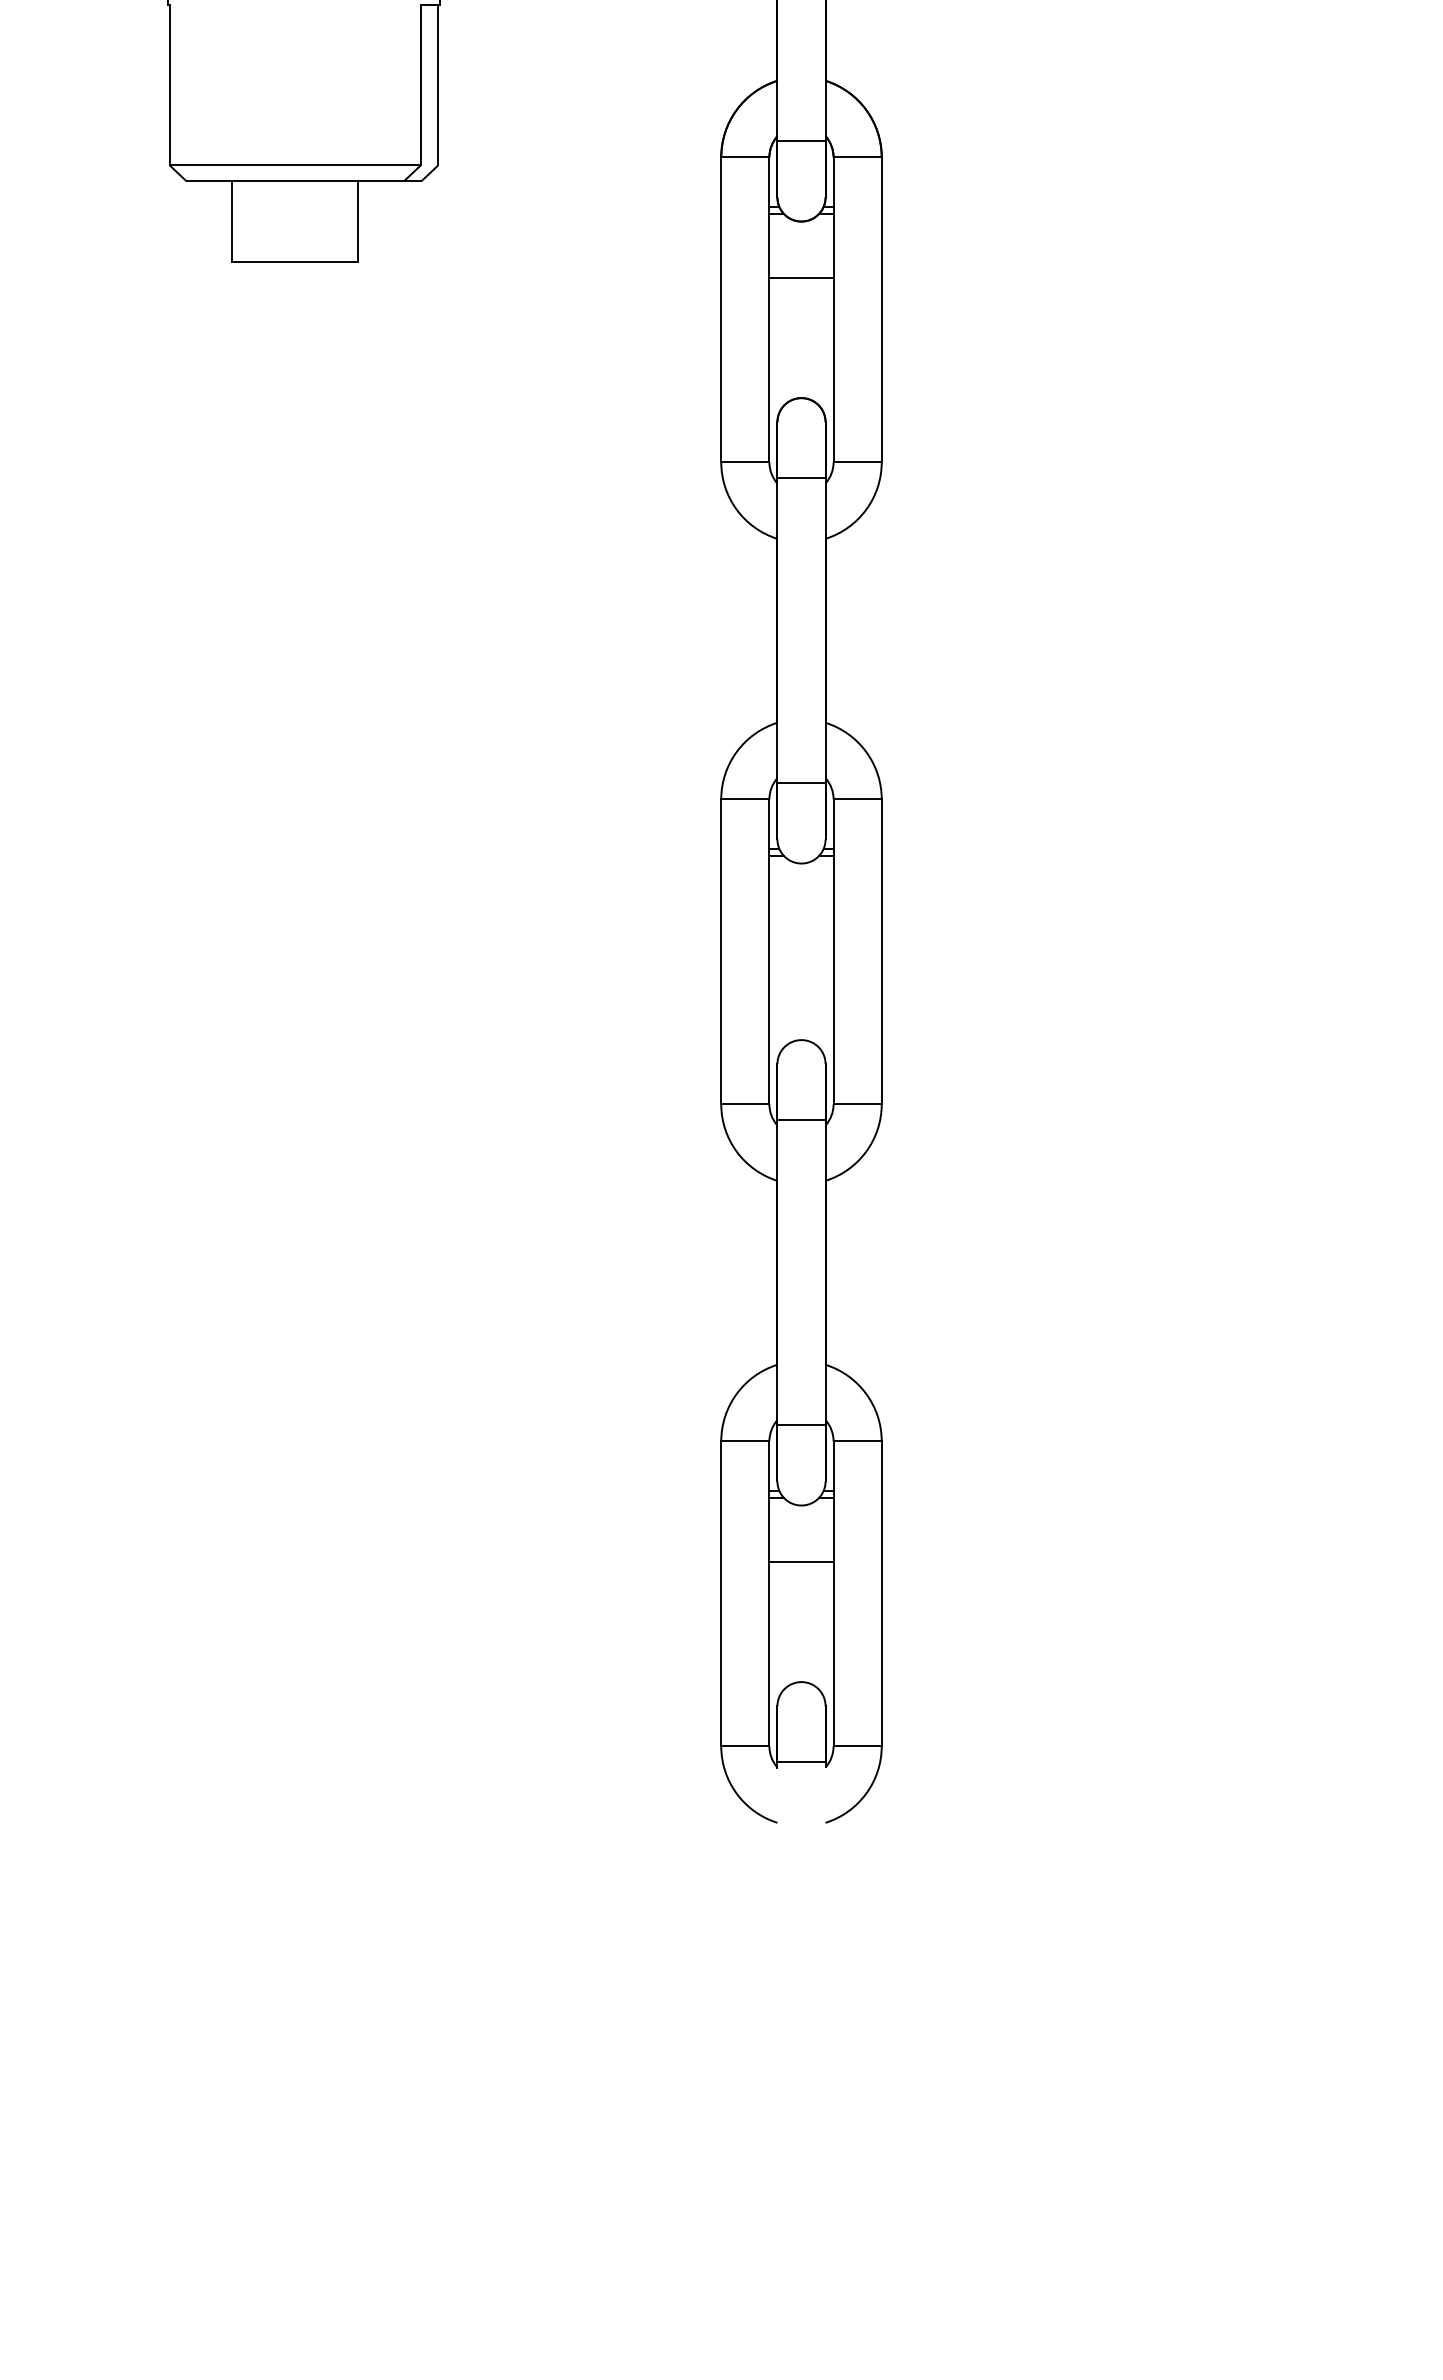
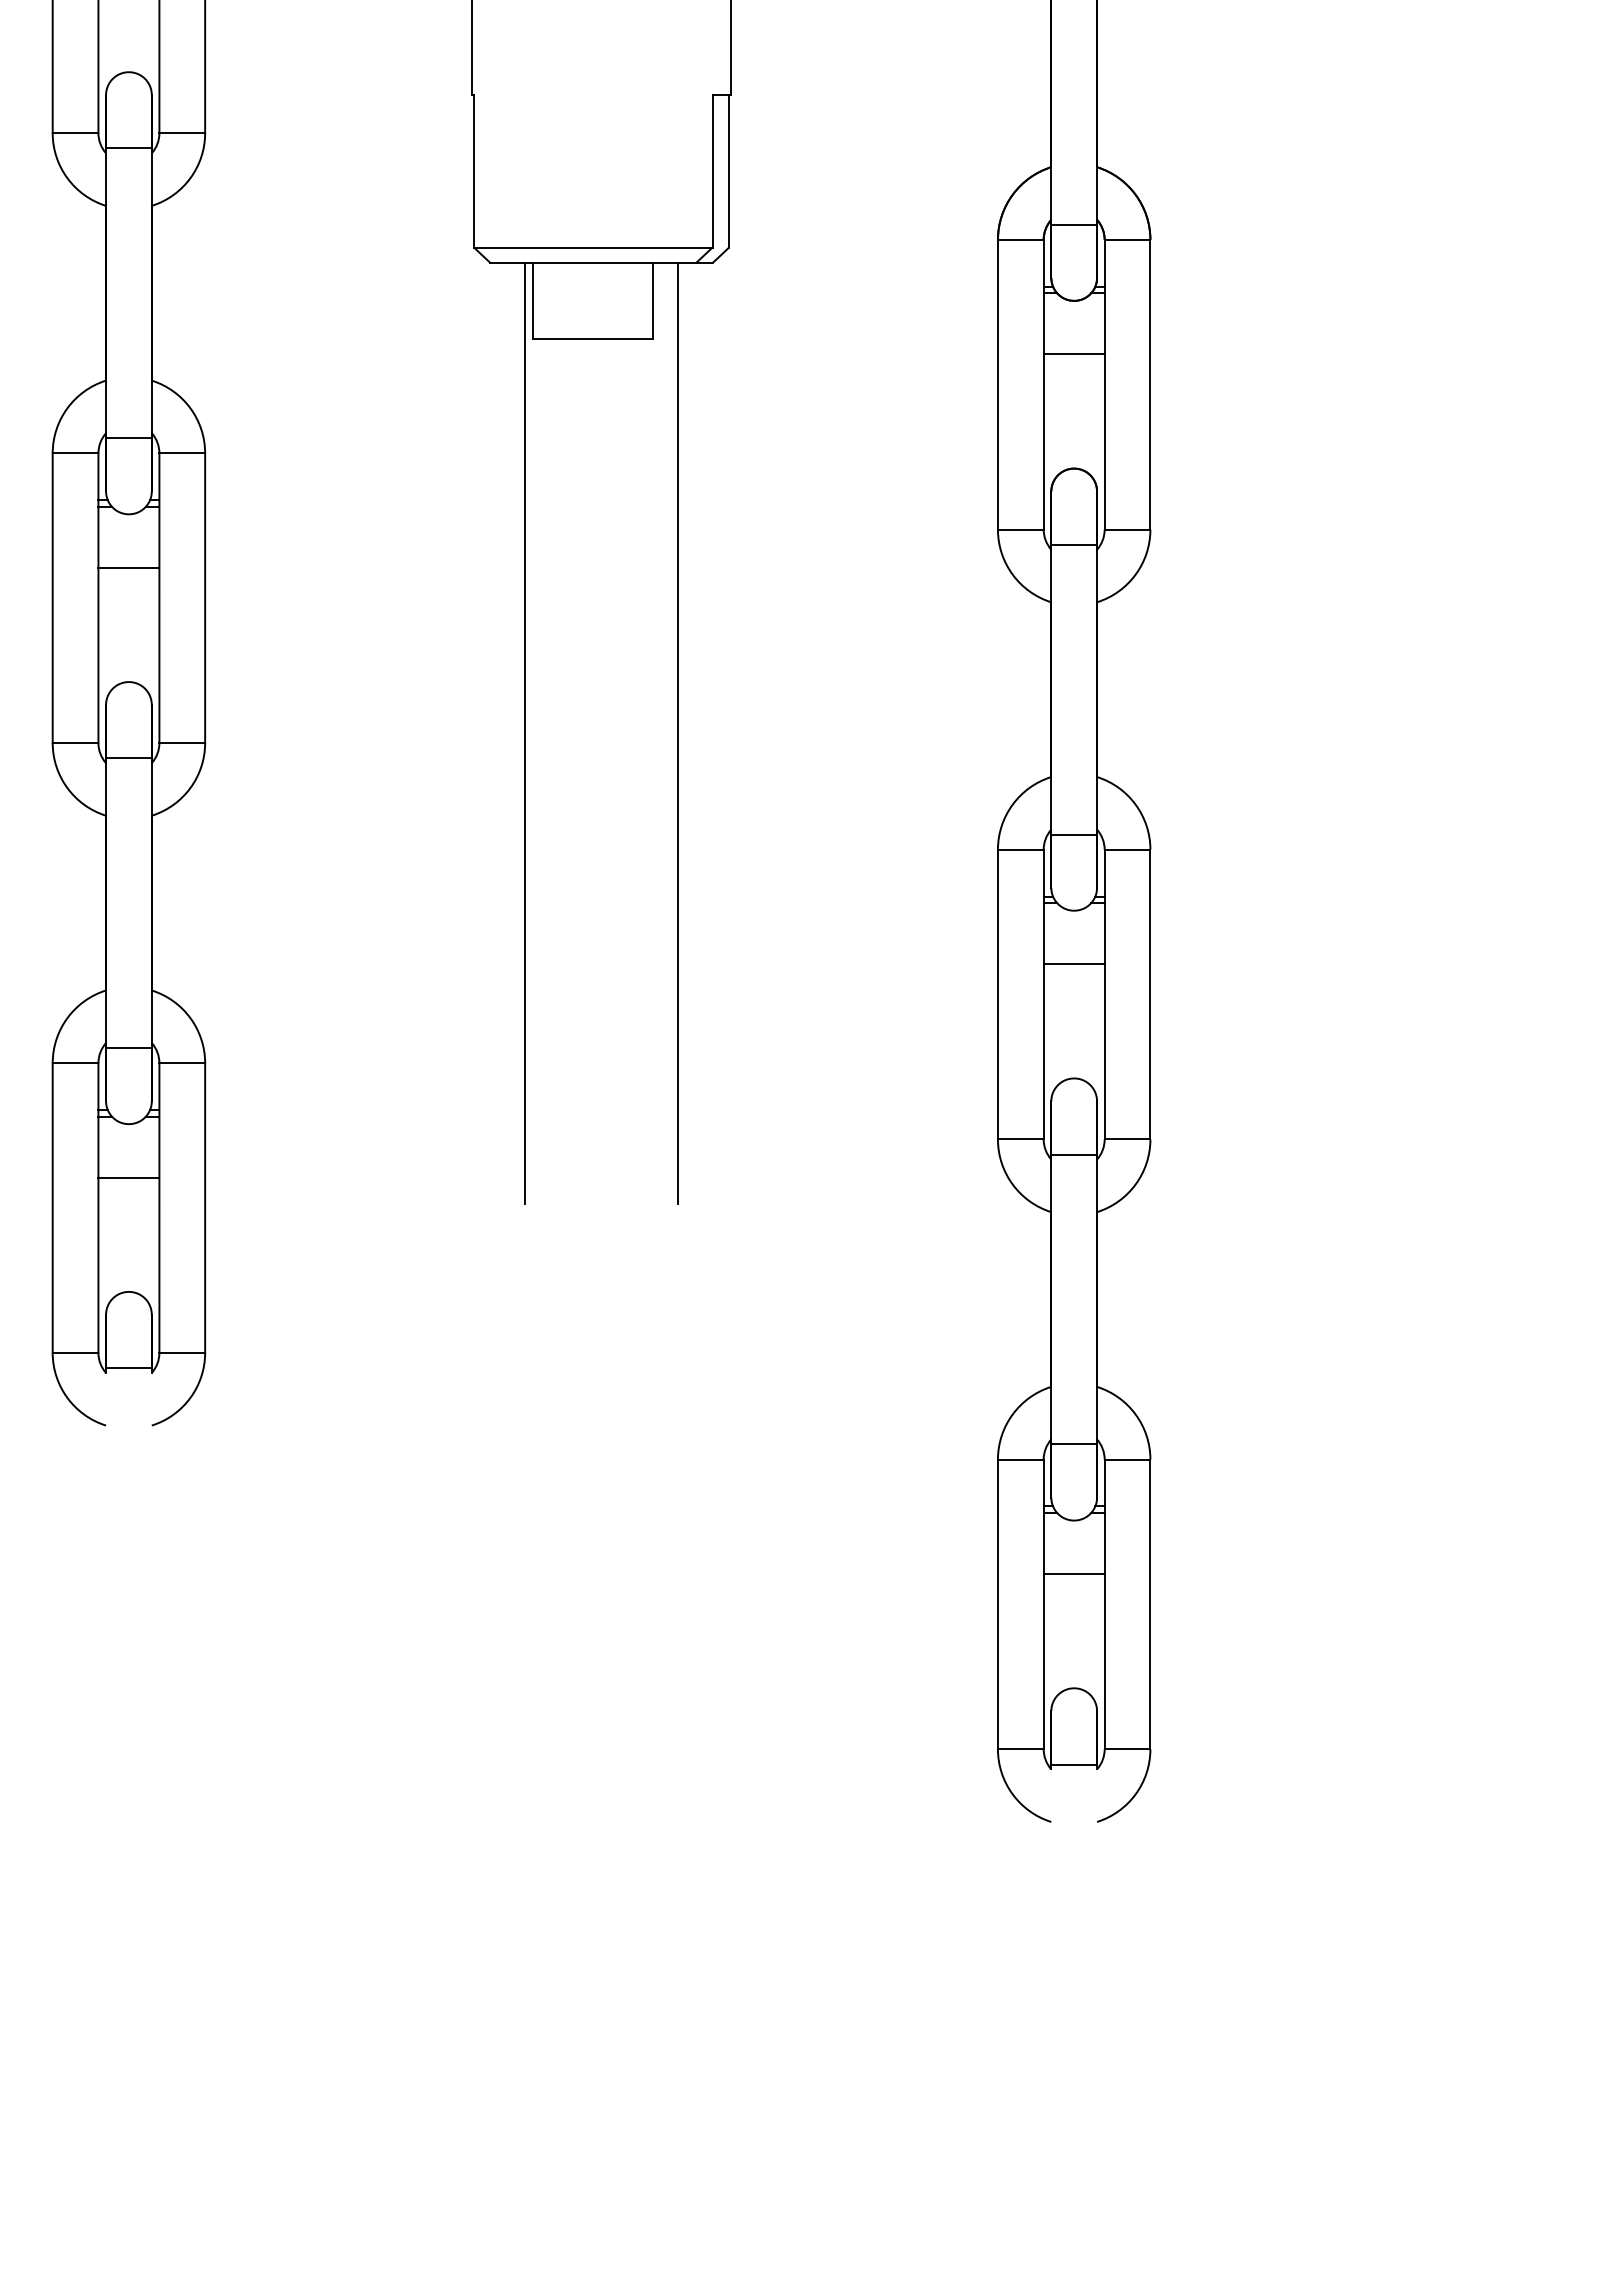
line: (223, 675) -> (525, 732), added
line: (383, 675) -> (677, 732), added
line: (800, 920) -> (1073, 964), added

